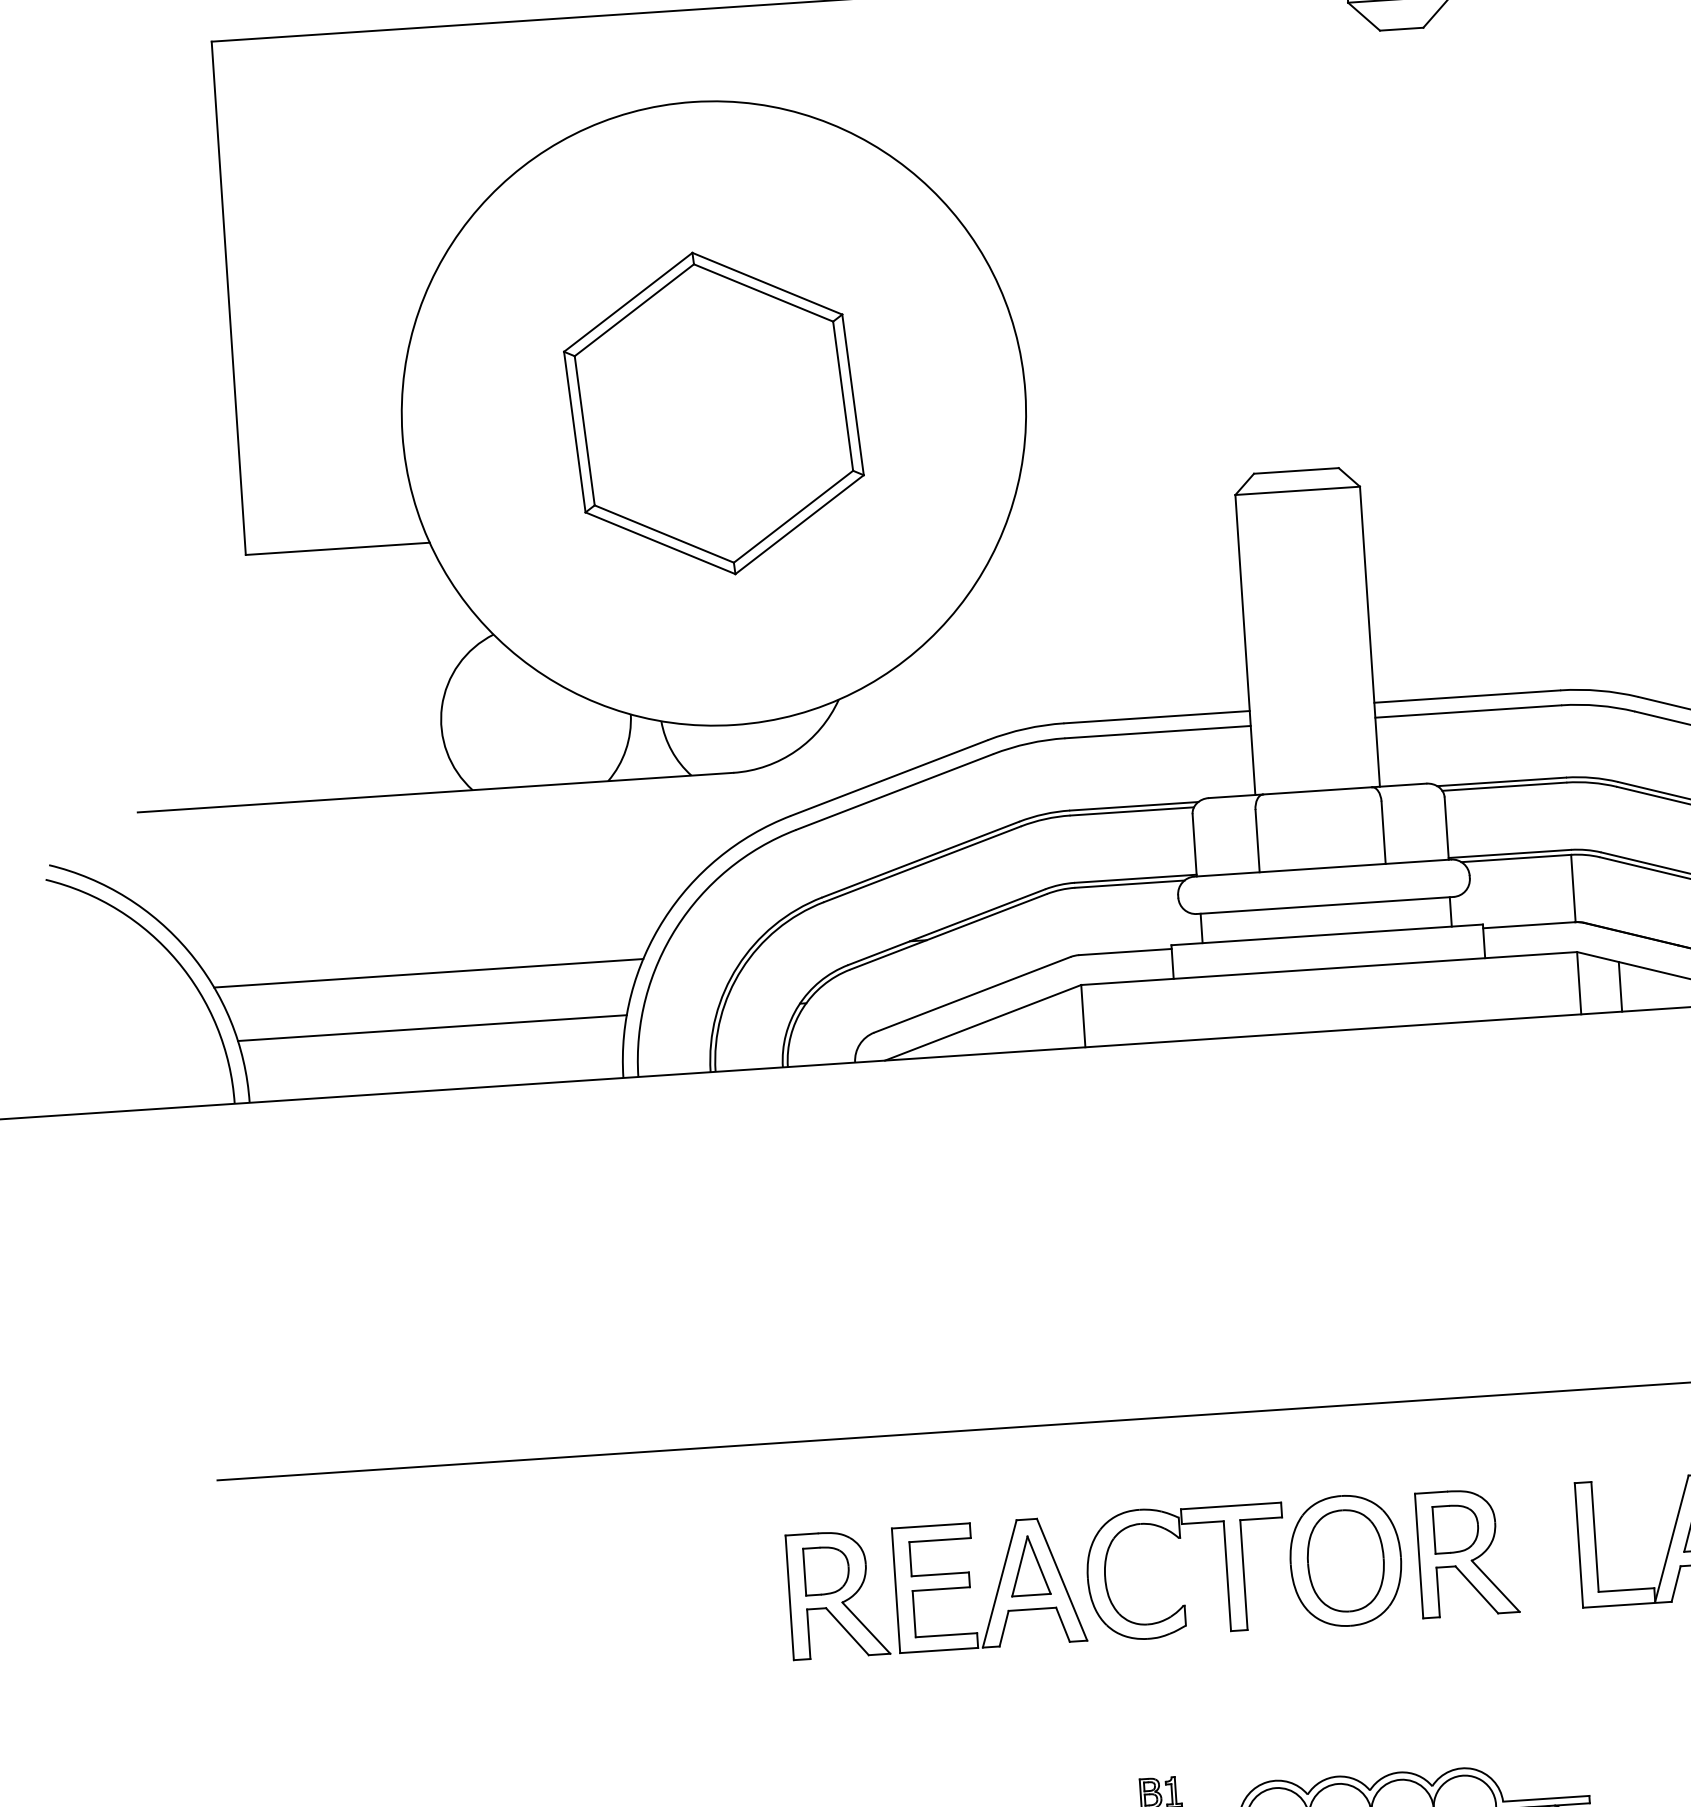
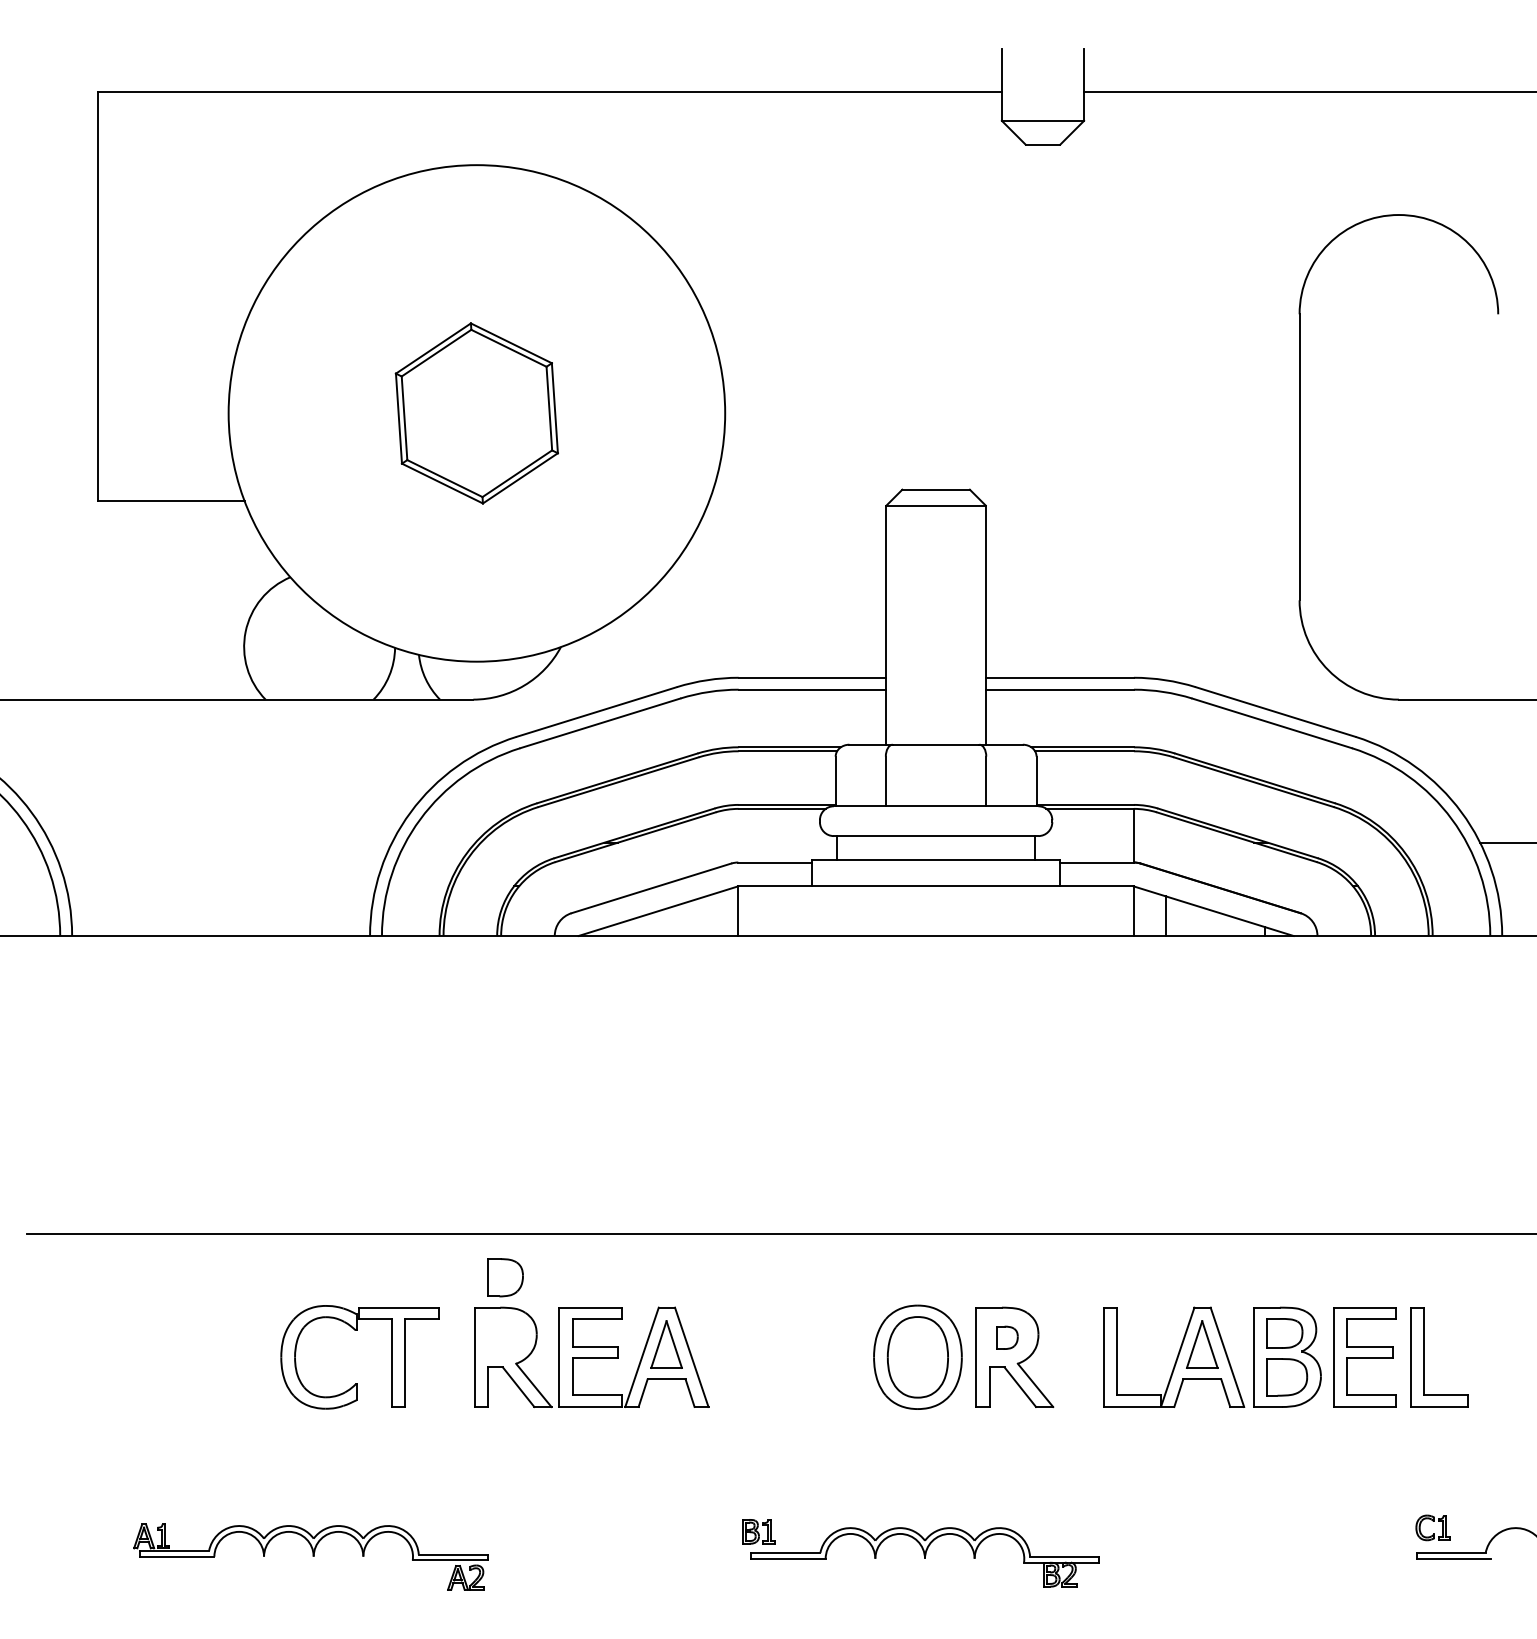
part: (713, 413) -> (476, 413), size x0.7
line: (429, 973) -> (221, 842), removed
line: (432, 1028) -> (221, 886), removed
part: (1456, 1528) -> (1007, 1337), size x0.6
part: (826, 1570) -> (505, 1277), moved
part: (1185, 1604) -> (357, 1383), moved

